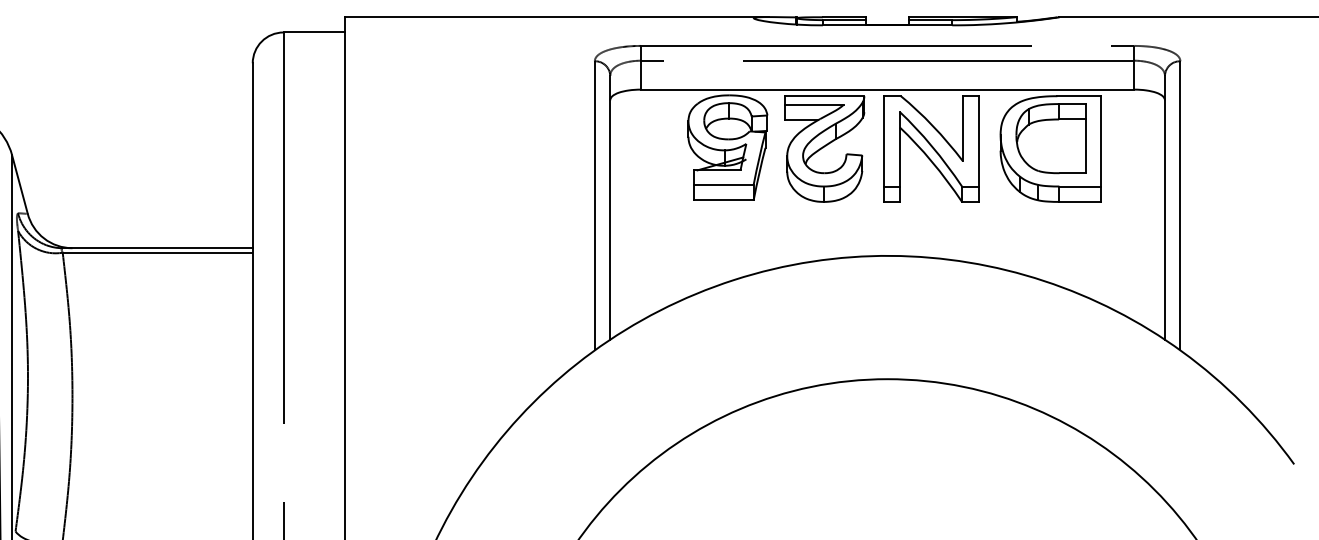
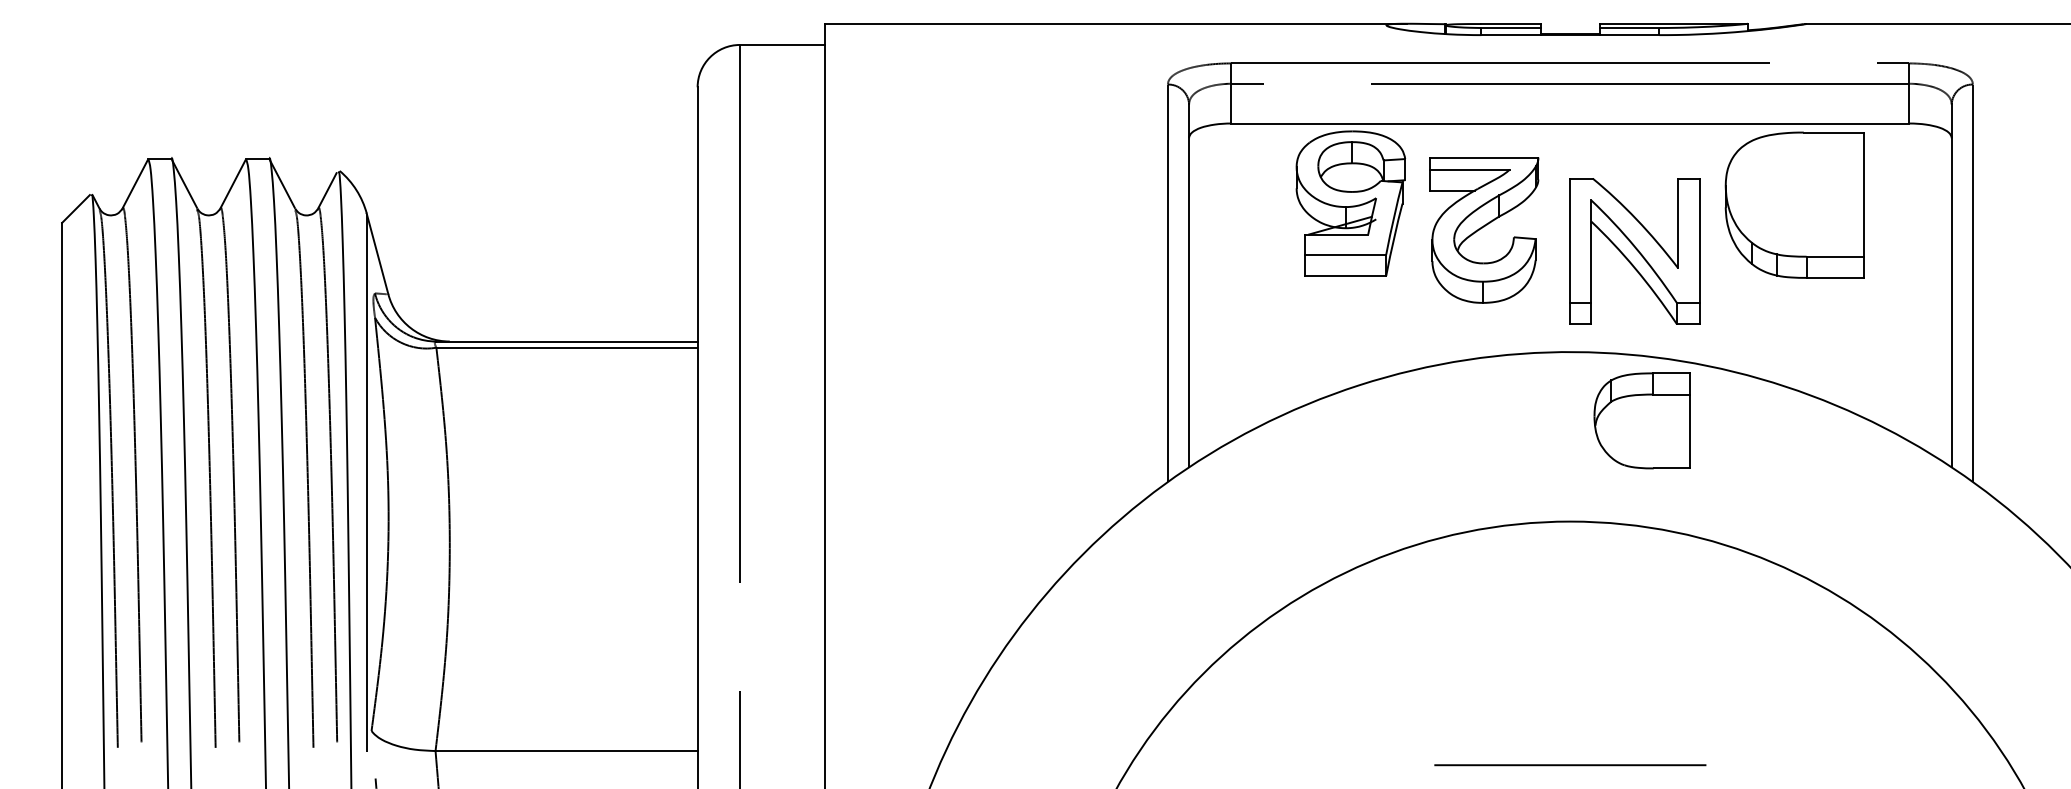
part: (1050, 138) -> (1641, 420), moved
part: (825, 149) -> (1484, 230), moved
part: (931, 149) -> (1634, 251), moved

